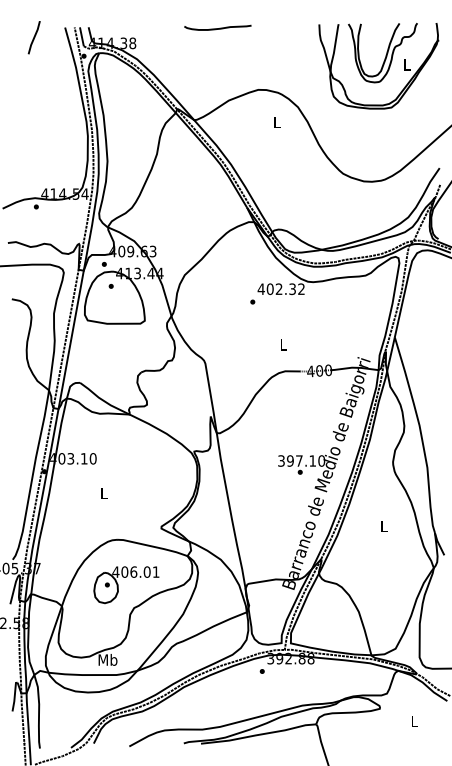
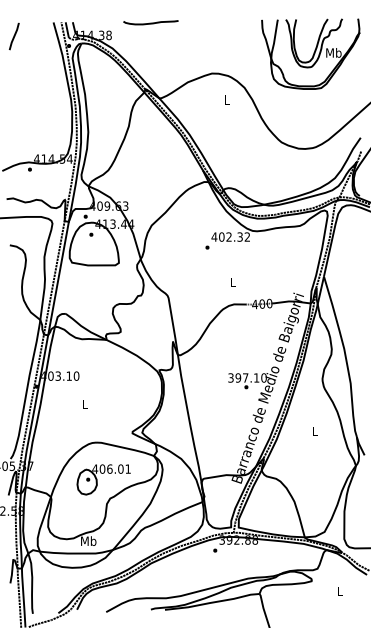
curve: (217, 28) -> (150, 23), moved
line: (33, 37) -> (13, 36), moved
text: (406, 64) -> (333, 52), L -> Mb

